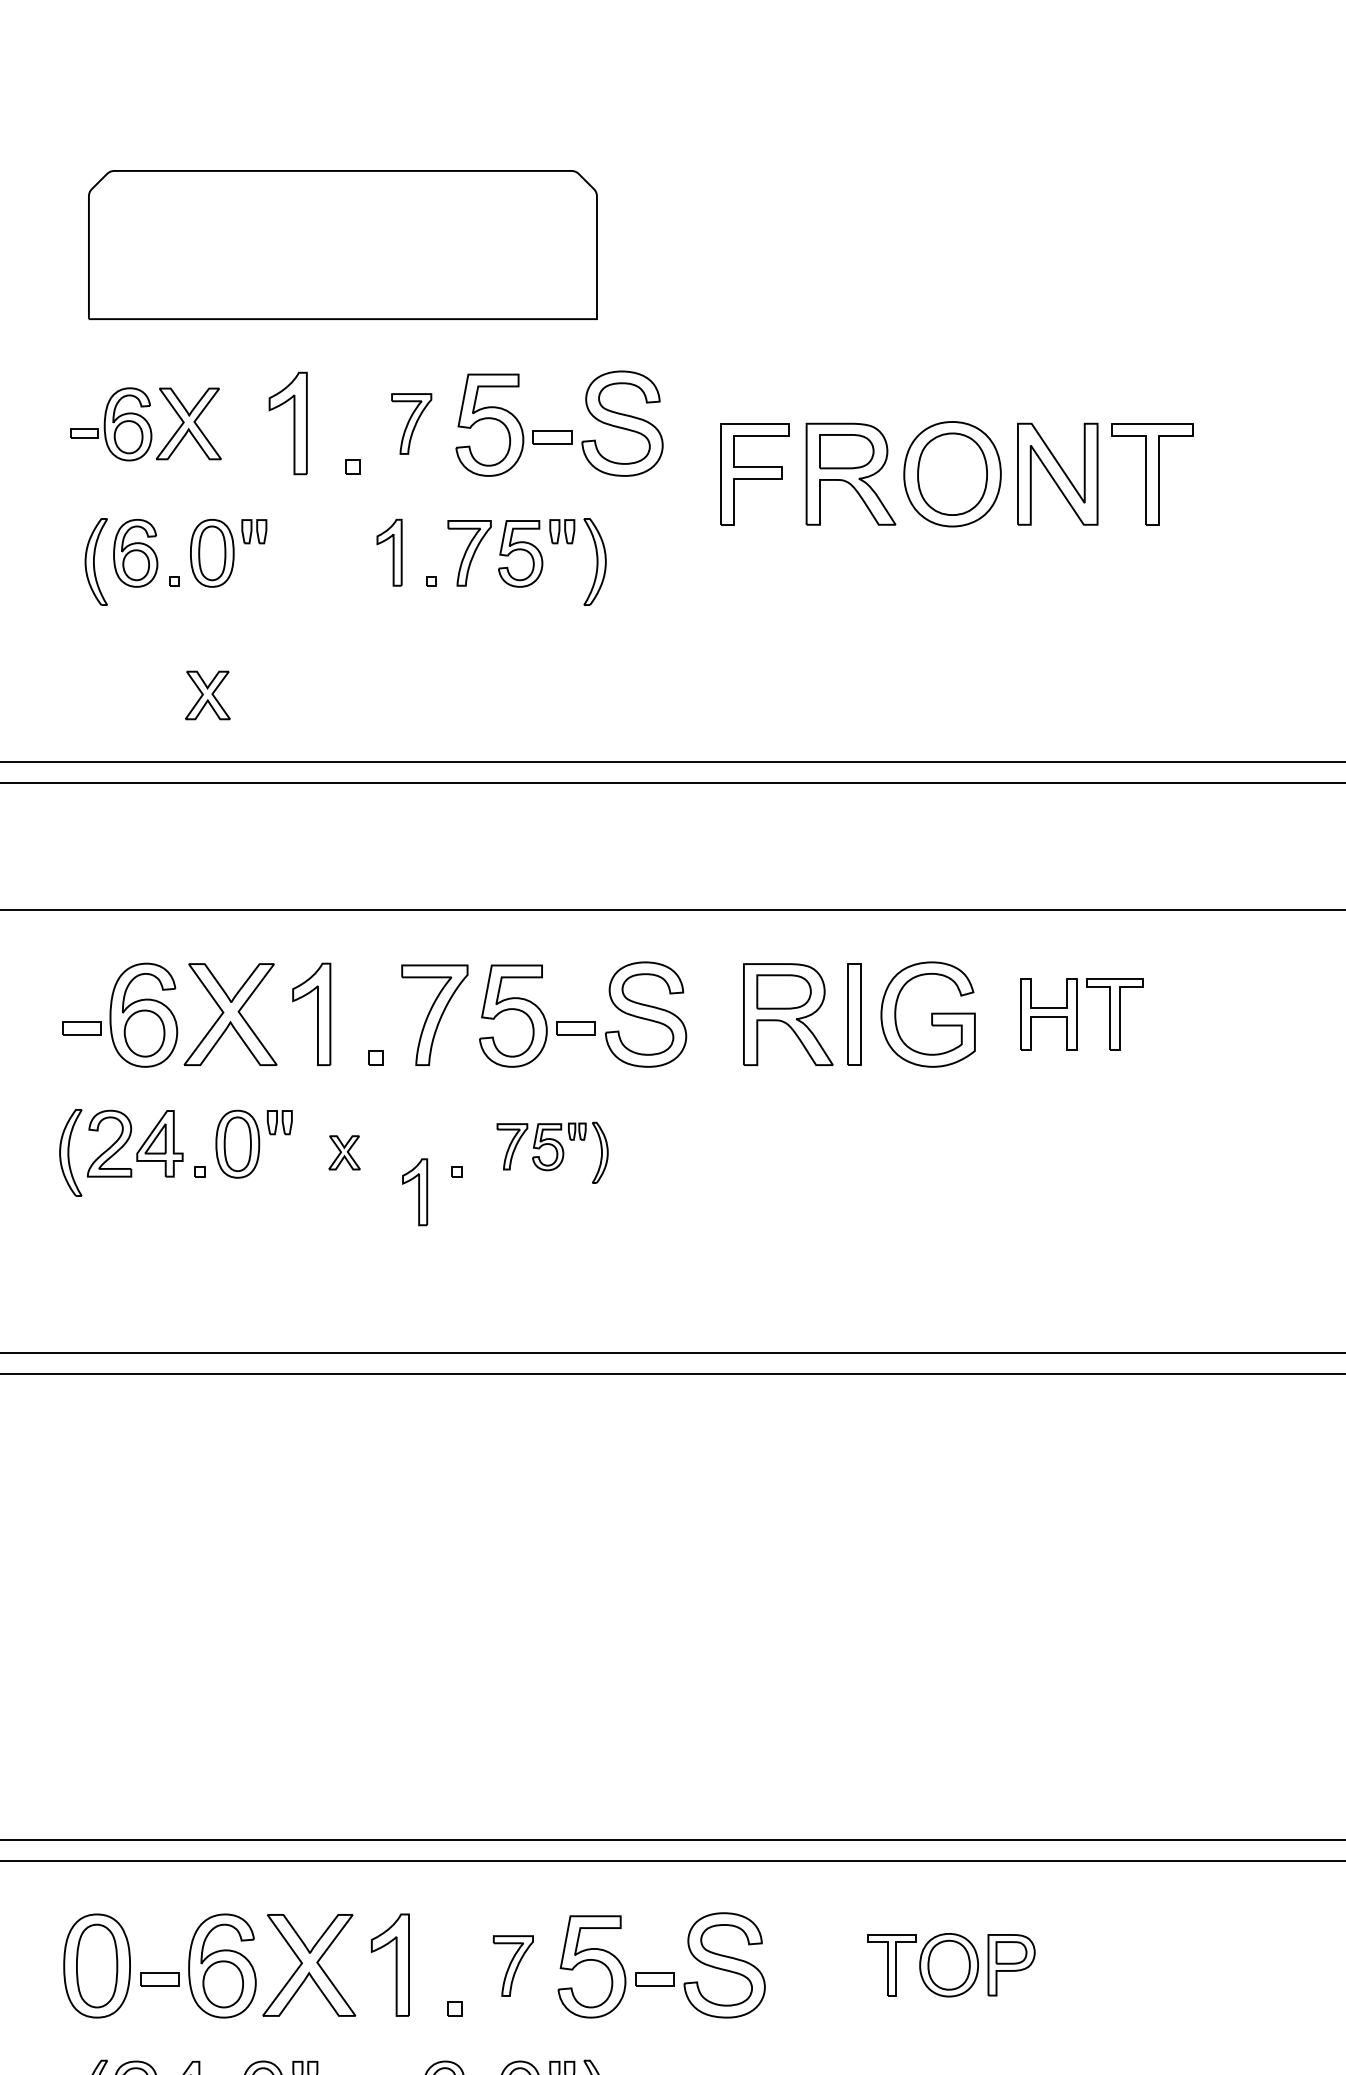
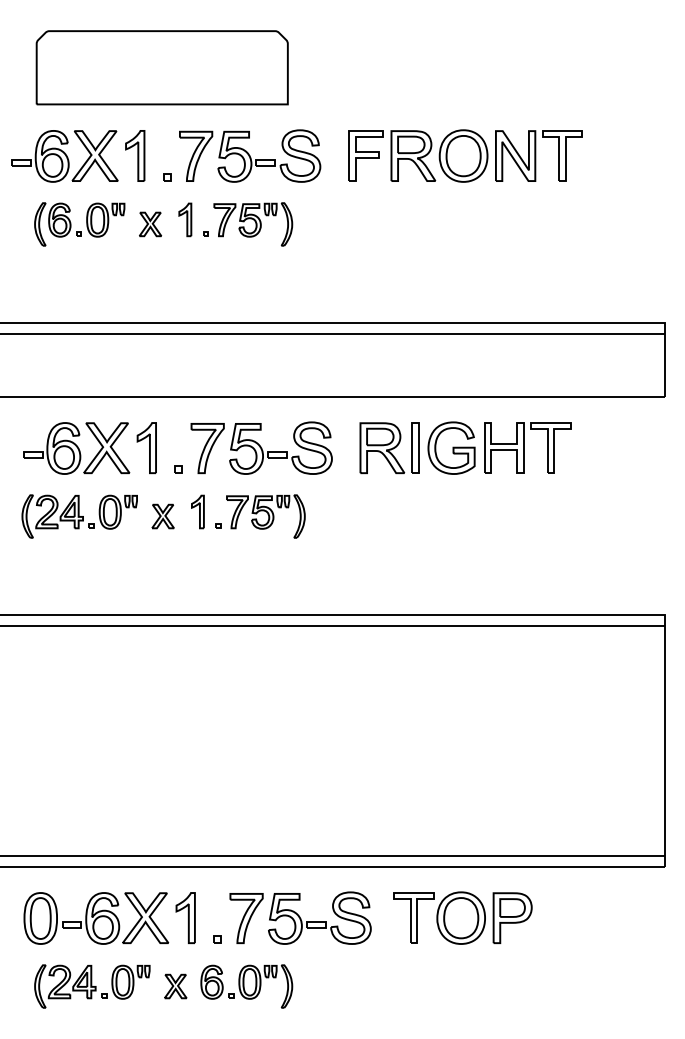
part: (412, 422) -> (196, 155), size x1.67
part: (145, 424) -> (64, 156), size x1.43
part: (956, 473) -> (465, 155), moved
part: (207, 695) -> (150, 224), moved
part: (1081, 1013) -> (527, 447), size x1.43
part: (343, 1152) -> (162, 516), size x1.43
part: (551, 1152) -> (265, 516), size x1.43
part: (414, 1191) -> (197, 511), moved
part: (950, 1964) -> (462, 917), size x1.67
part: (513, 1966) -> (246, 918), size x1.67

